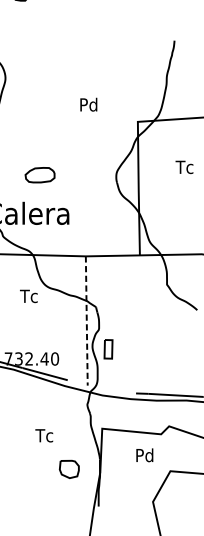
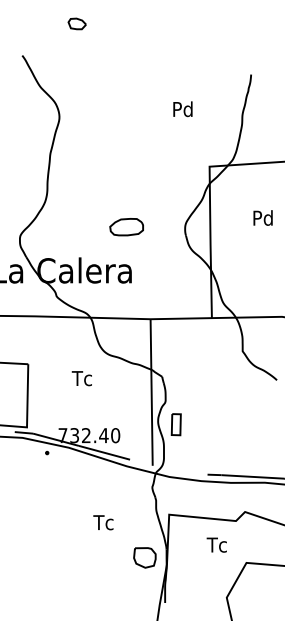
text: (88, 104) -> (182, 109), moved
text: (184, 166) -> (262, 217), Tc -> Pd
part: (39, 175) -> (126, 227), moved
text: (28, 296) -> (81, 378), moved
line: (86, 321) -> (151, 393), dashed -> solid
text: (143, 454) -> (216, 544), Pd -> Tc
part: (69, 469) -> (144, 557), moved

